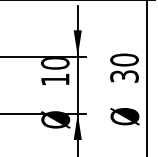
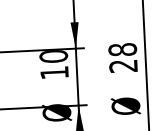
text: (124, 67) -> (123, 57), 30 -> 28

